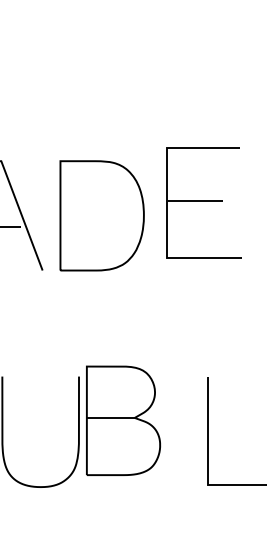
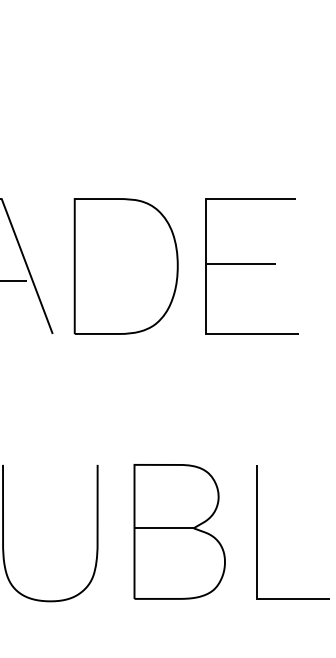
part: (203, 202) -> (251, 266), moved
part: (123, 420) -> (179, 531), moved

